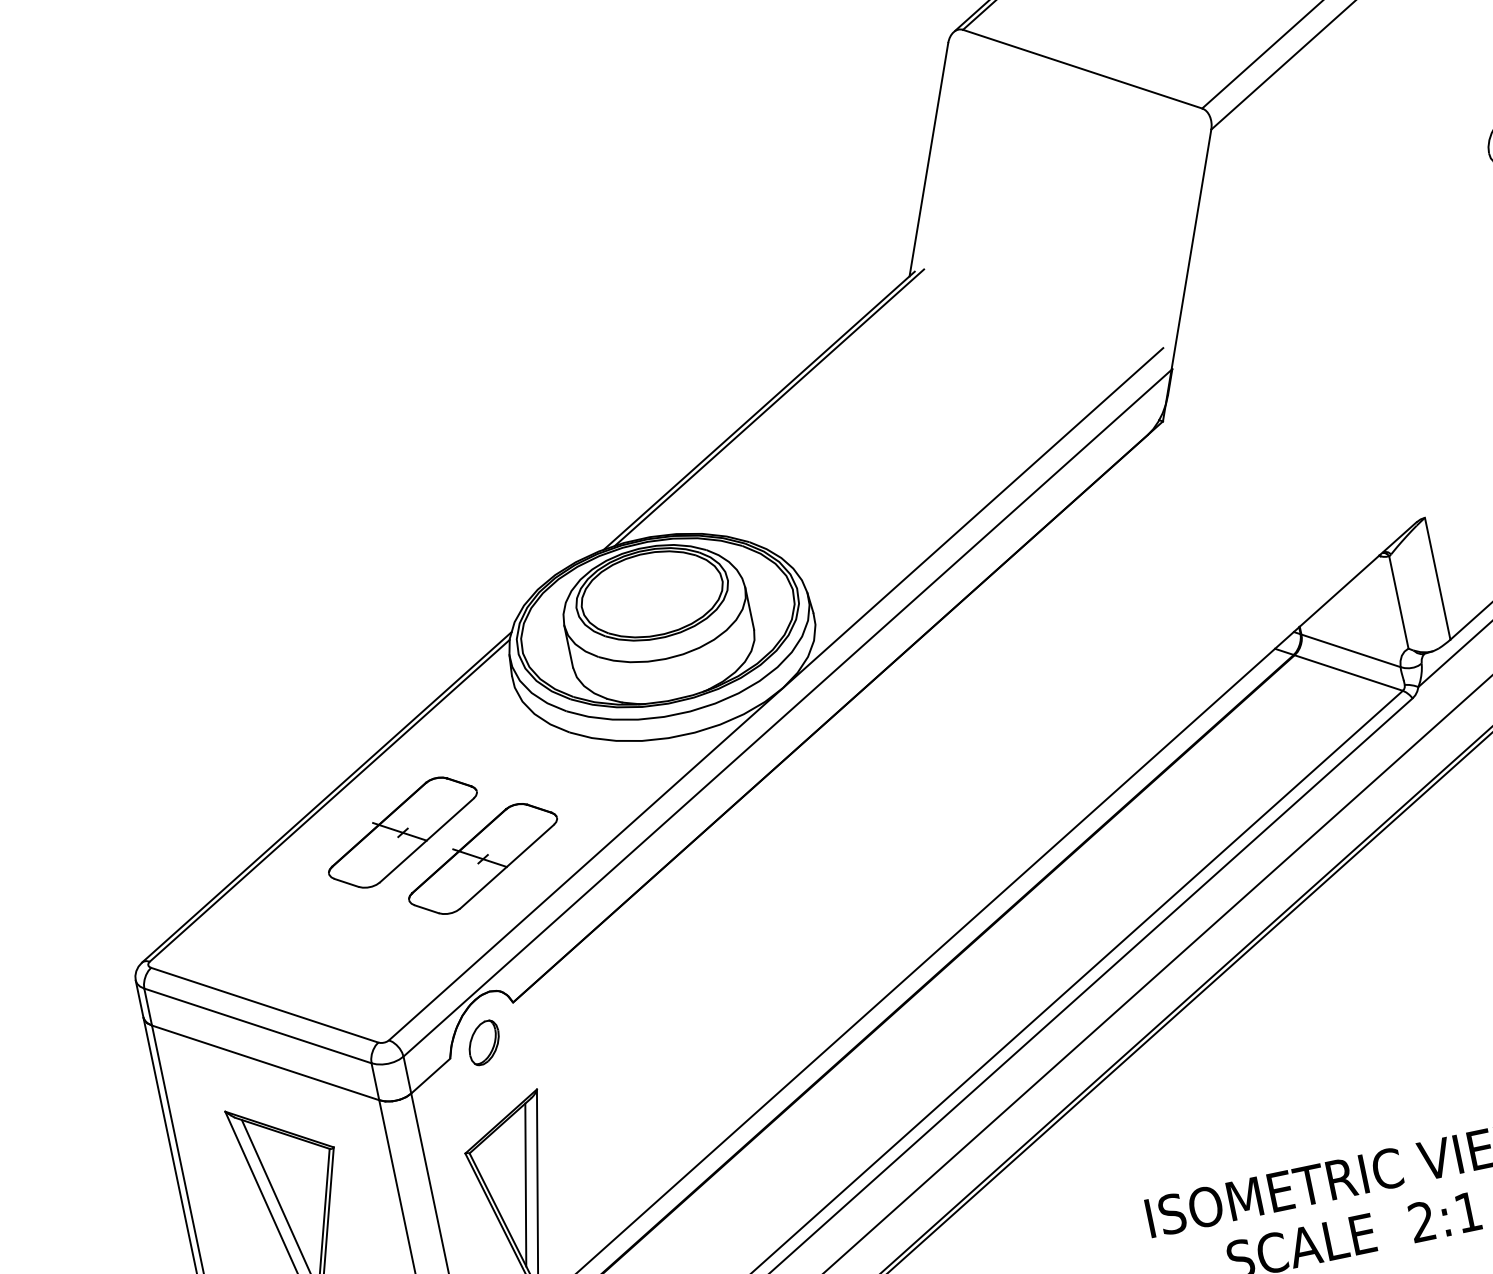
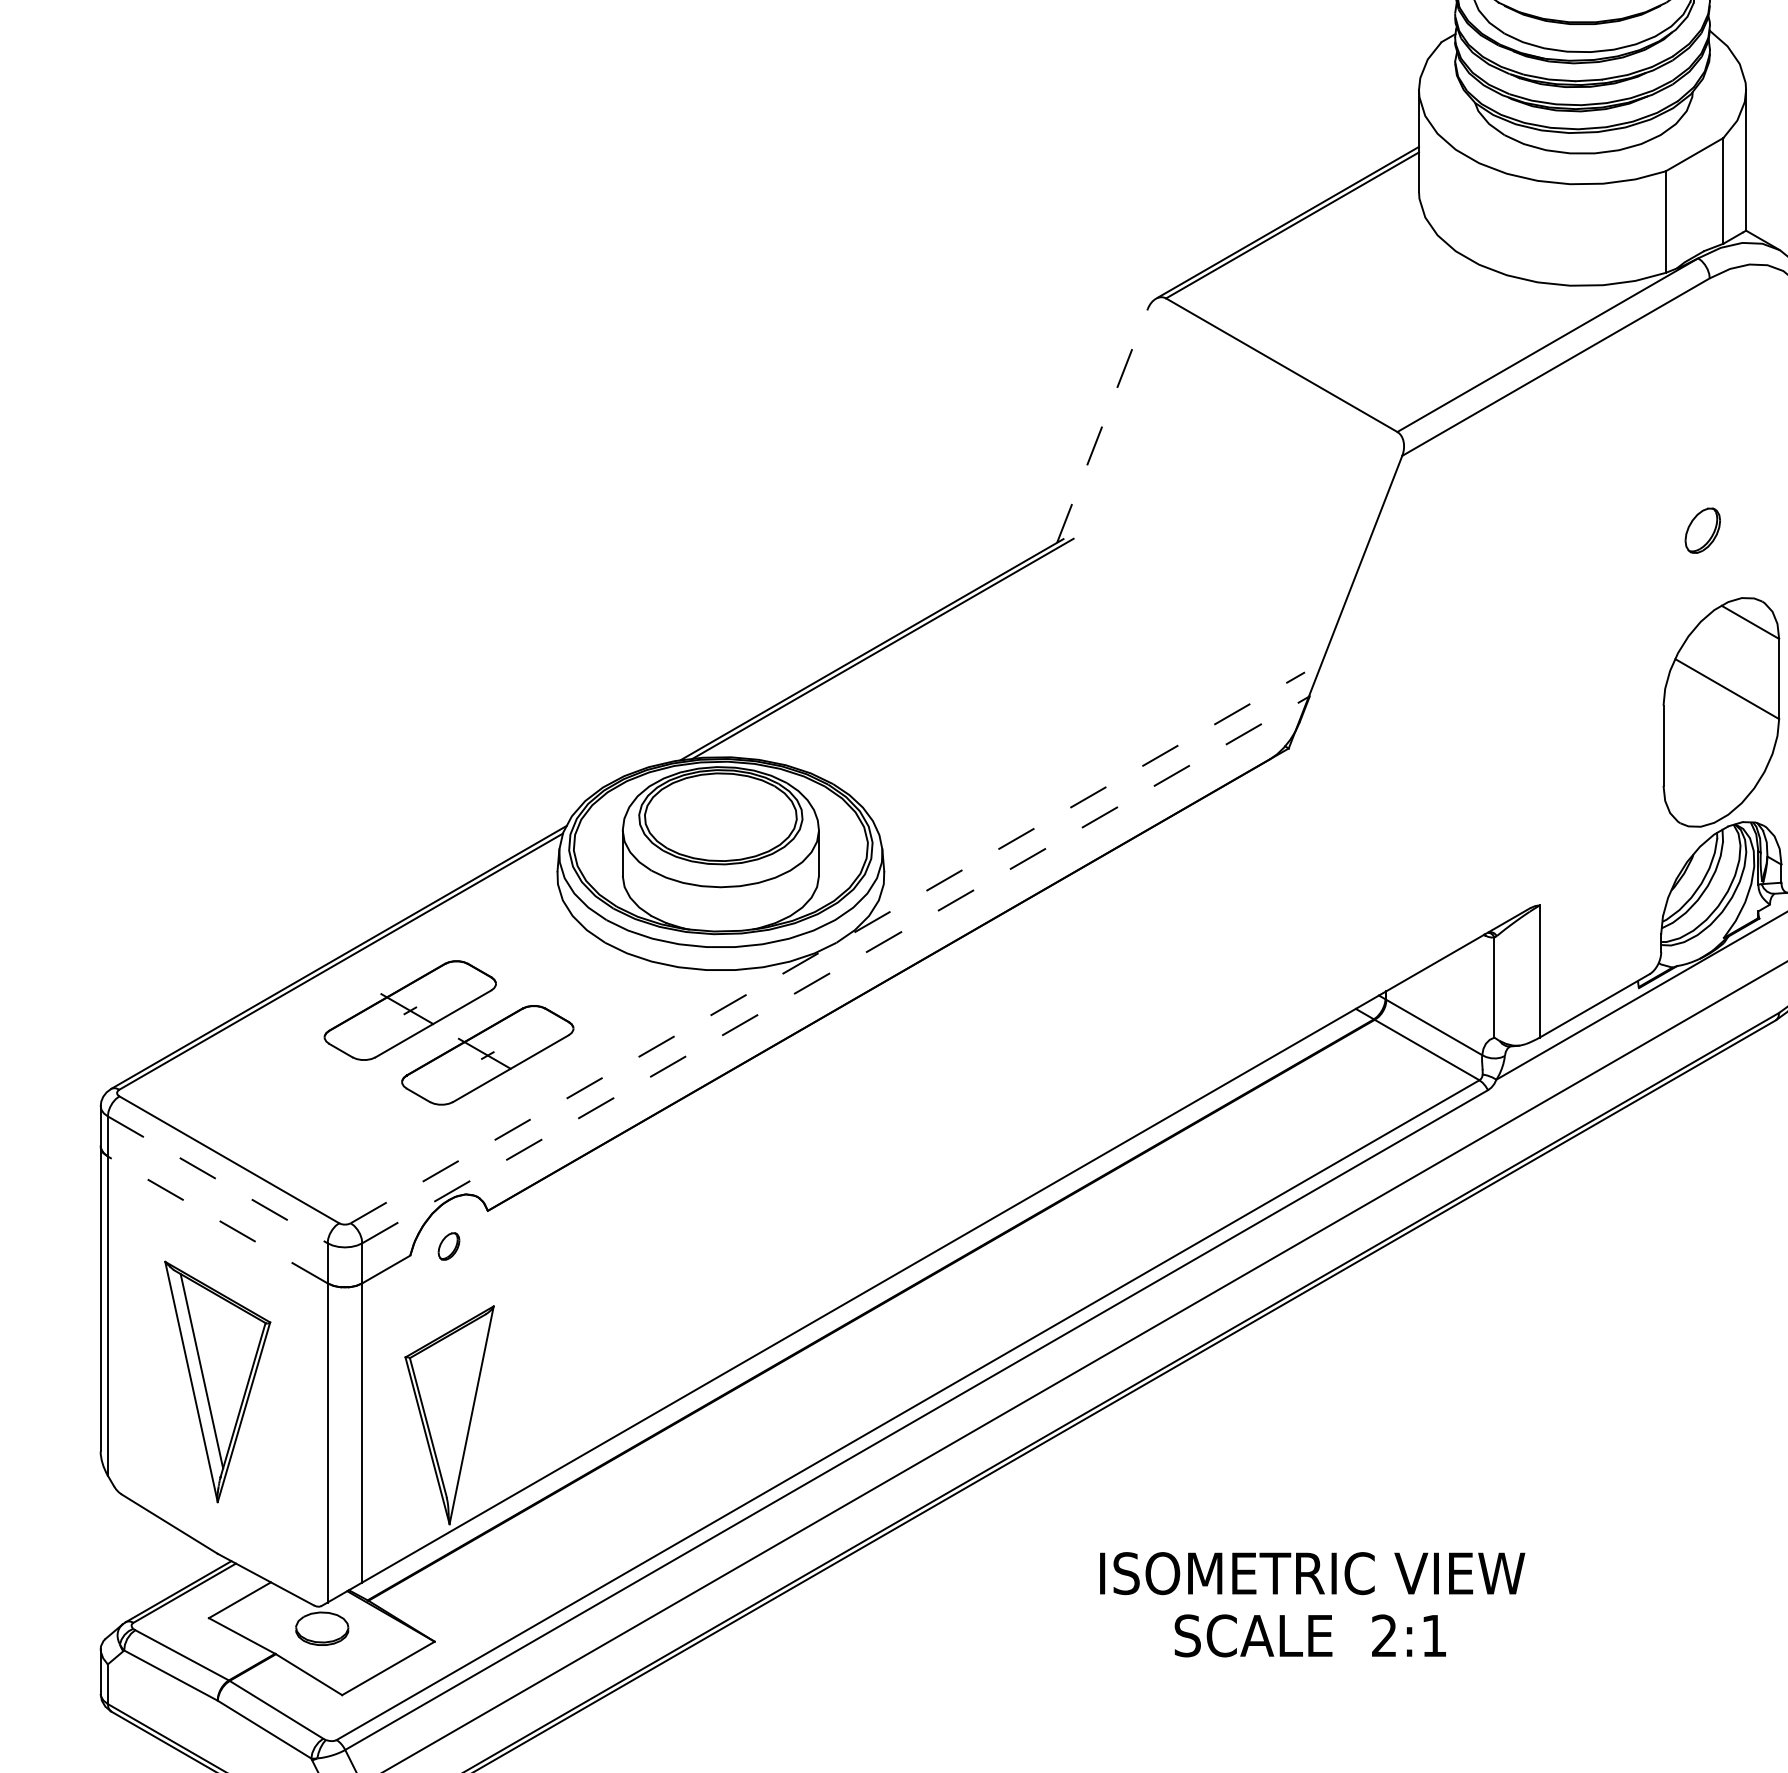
line: (928, 159) -> (1102, 425), solid -> dashed
line: (775, 694) -> (827, 947), solid -> dashed
line: (788, 712) -> (836, 969), solid -> dashed
line: (257, 1025) -> (217, 1179), solid -> dashed
part: (483, 1042) -> (448, 1246), size x0.6
line: (265, 1062) -> (217, 1219), solid -> dashed
line: (525, 1184) -> (461, 1402), removed

